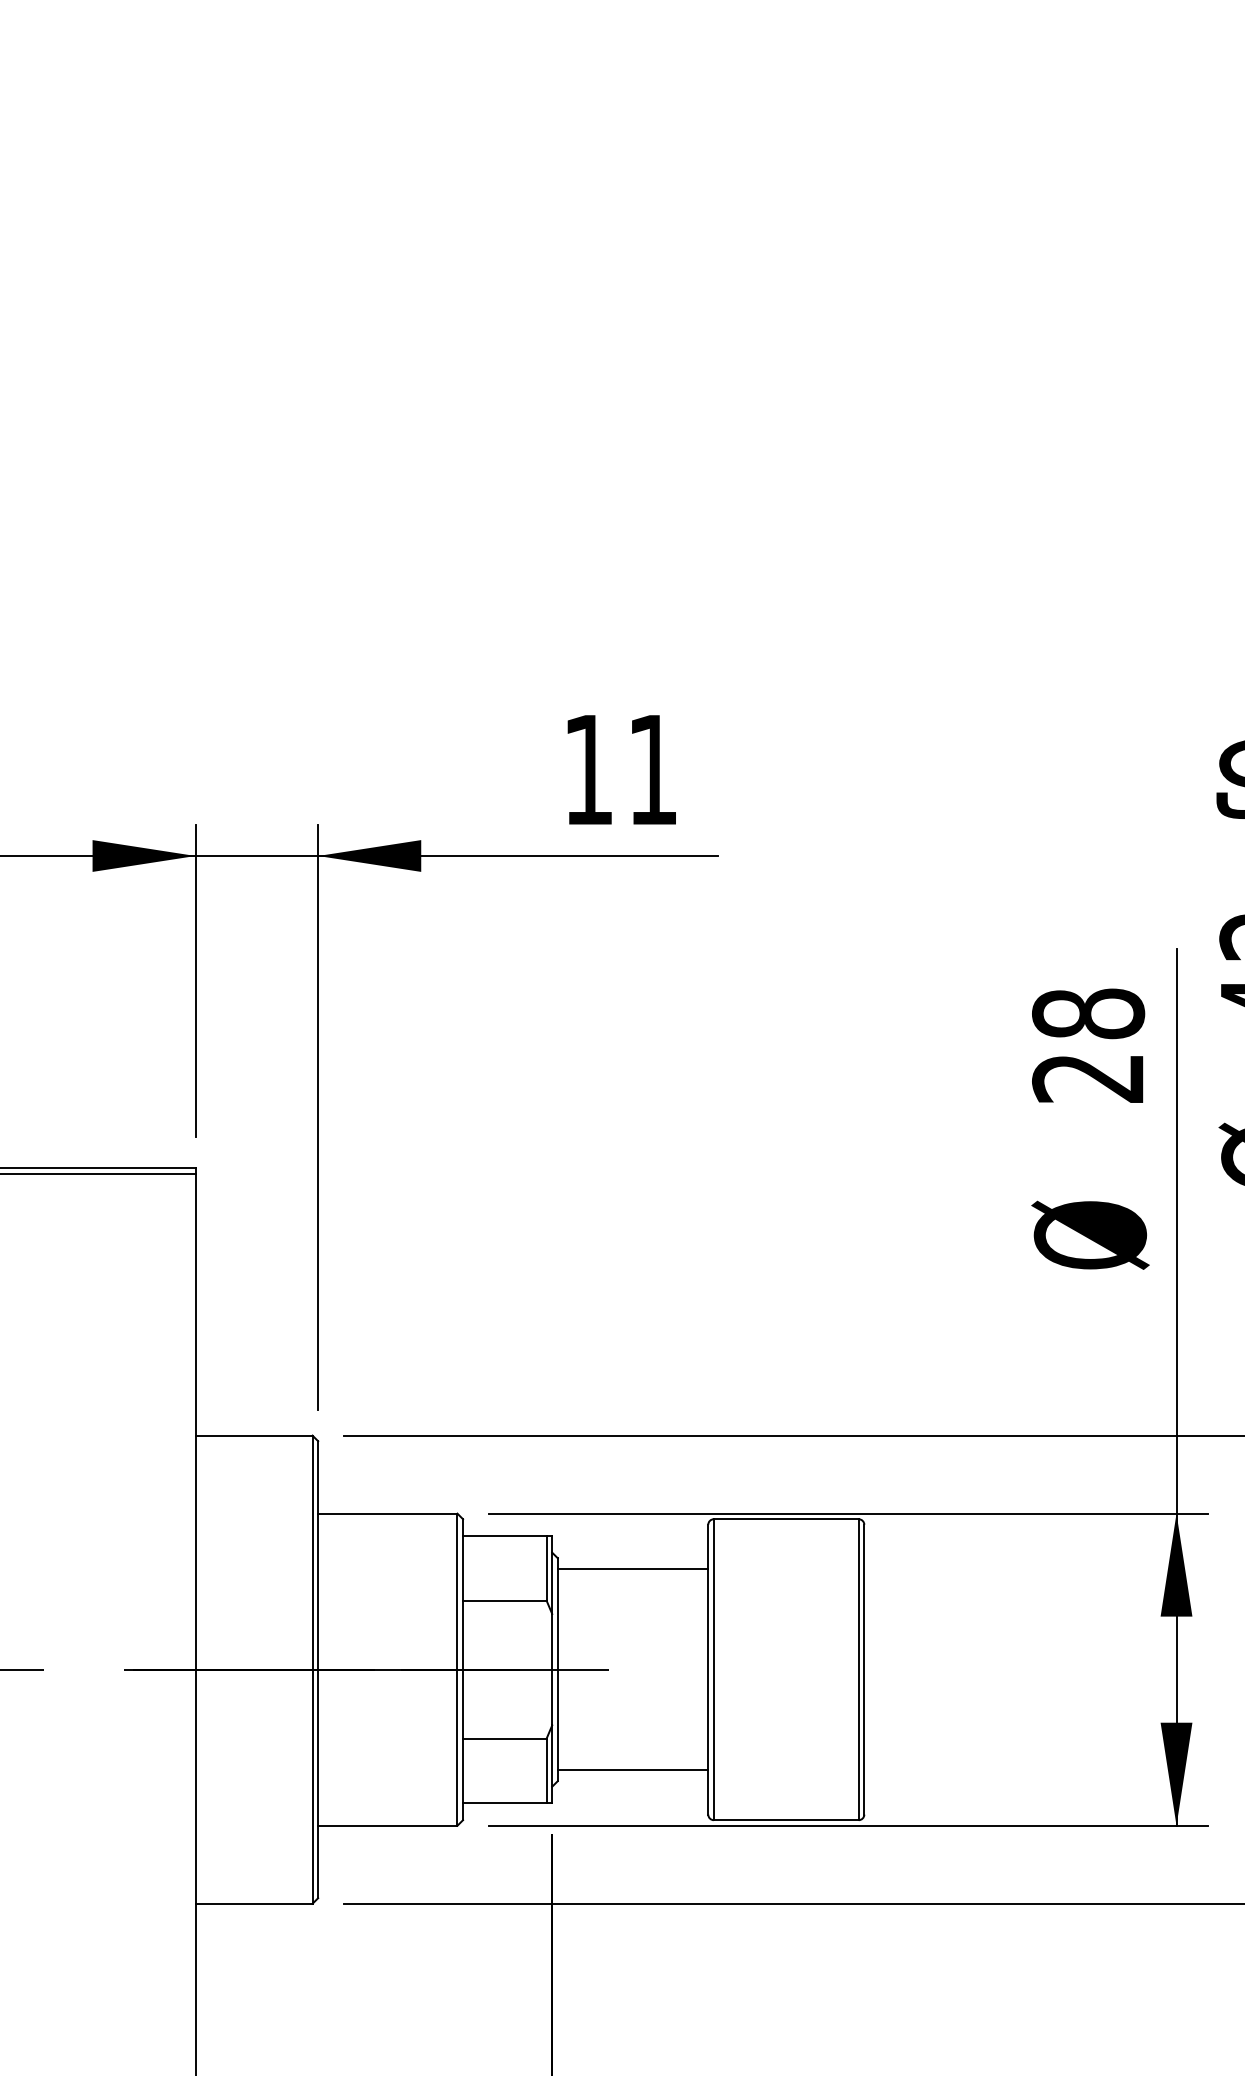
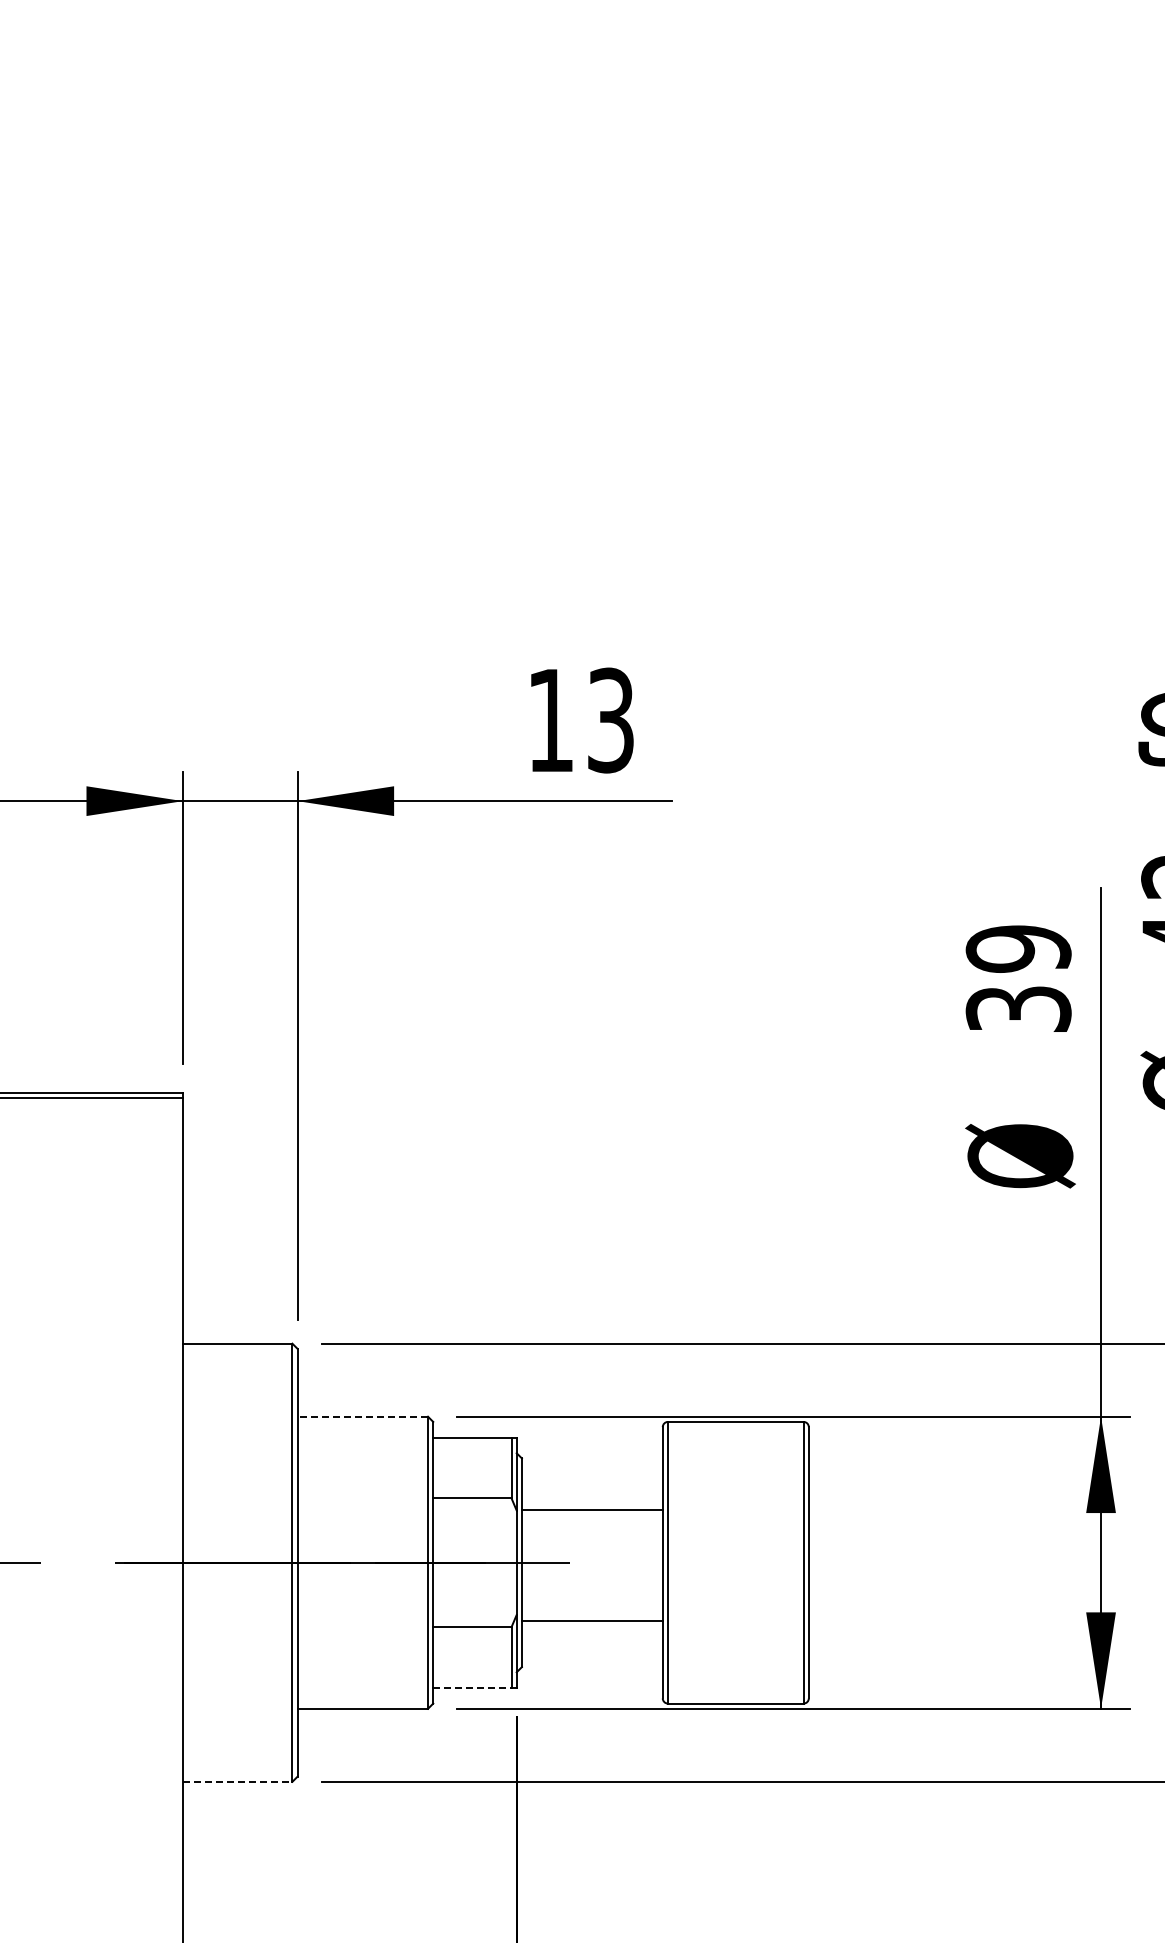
text: (652, 769) -> (610, 720), 11 -> 13
text: (1088, 1045) -> (1018, 978), 28 -> 39
line: (387, 1513) -> (362, 1416), solid -> dashed
line: (632, 1568) -> (591, 1509), moved
line: (632, 1769) -> (591, 1620), moved
line: (504, 1802) -> (472, 1687), solid -> dashed
line: (253, 1903) -> (237, 1781), solid -> dashed

